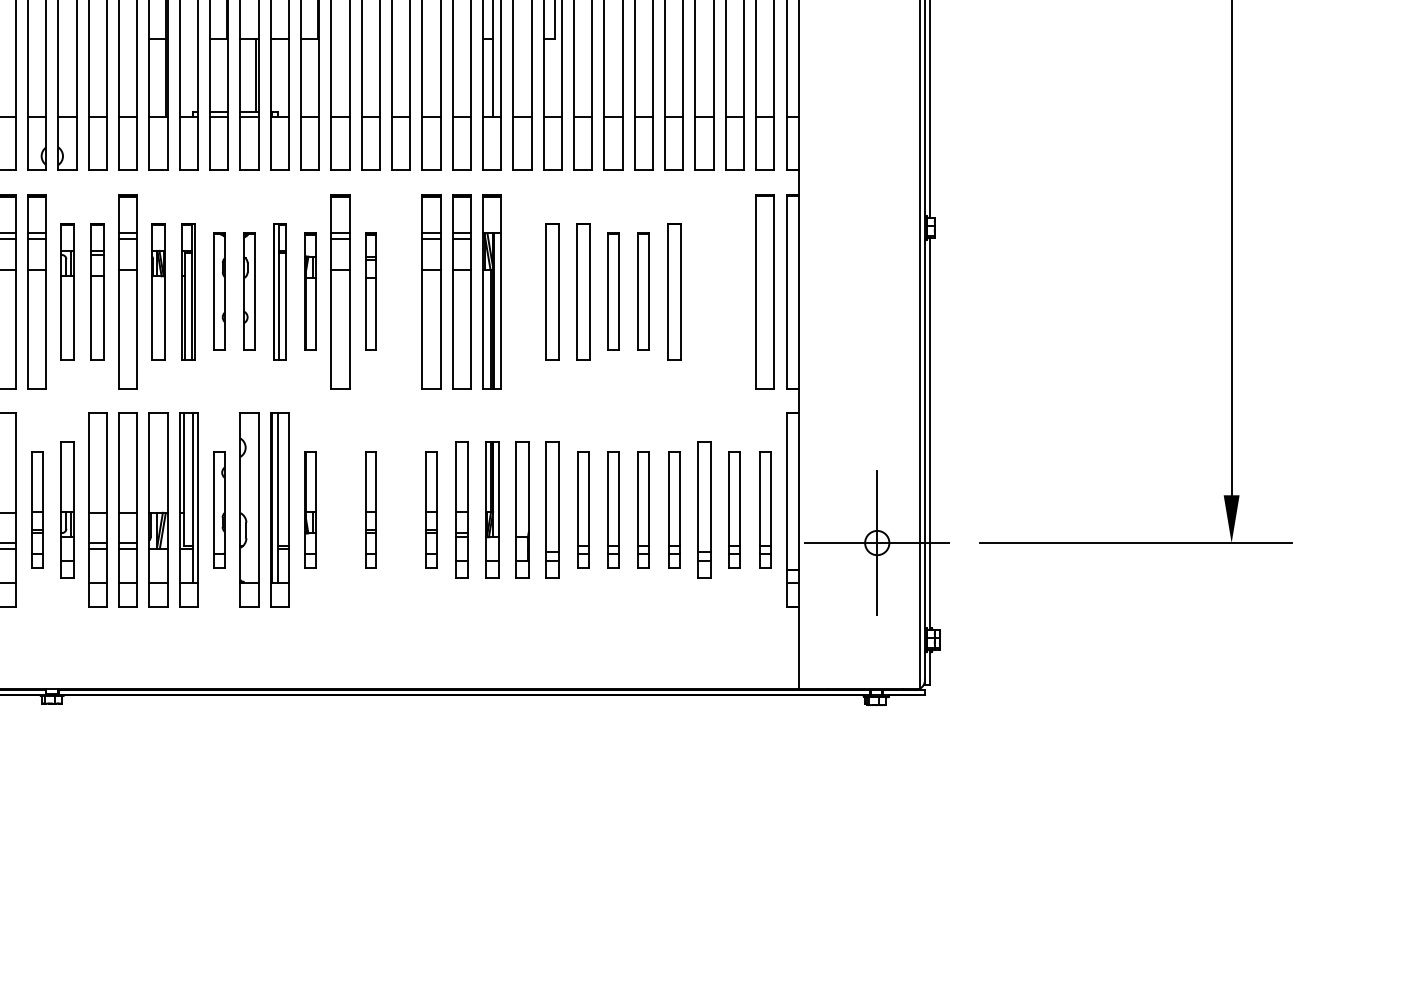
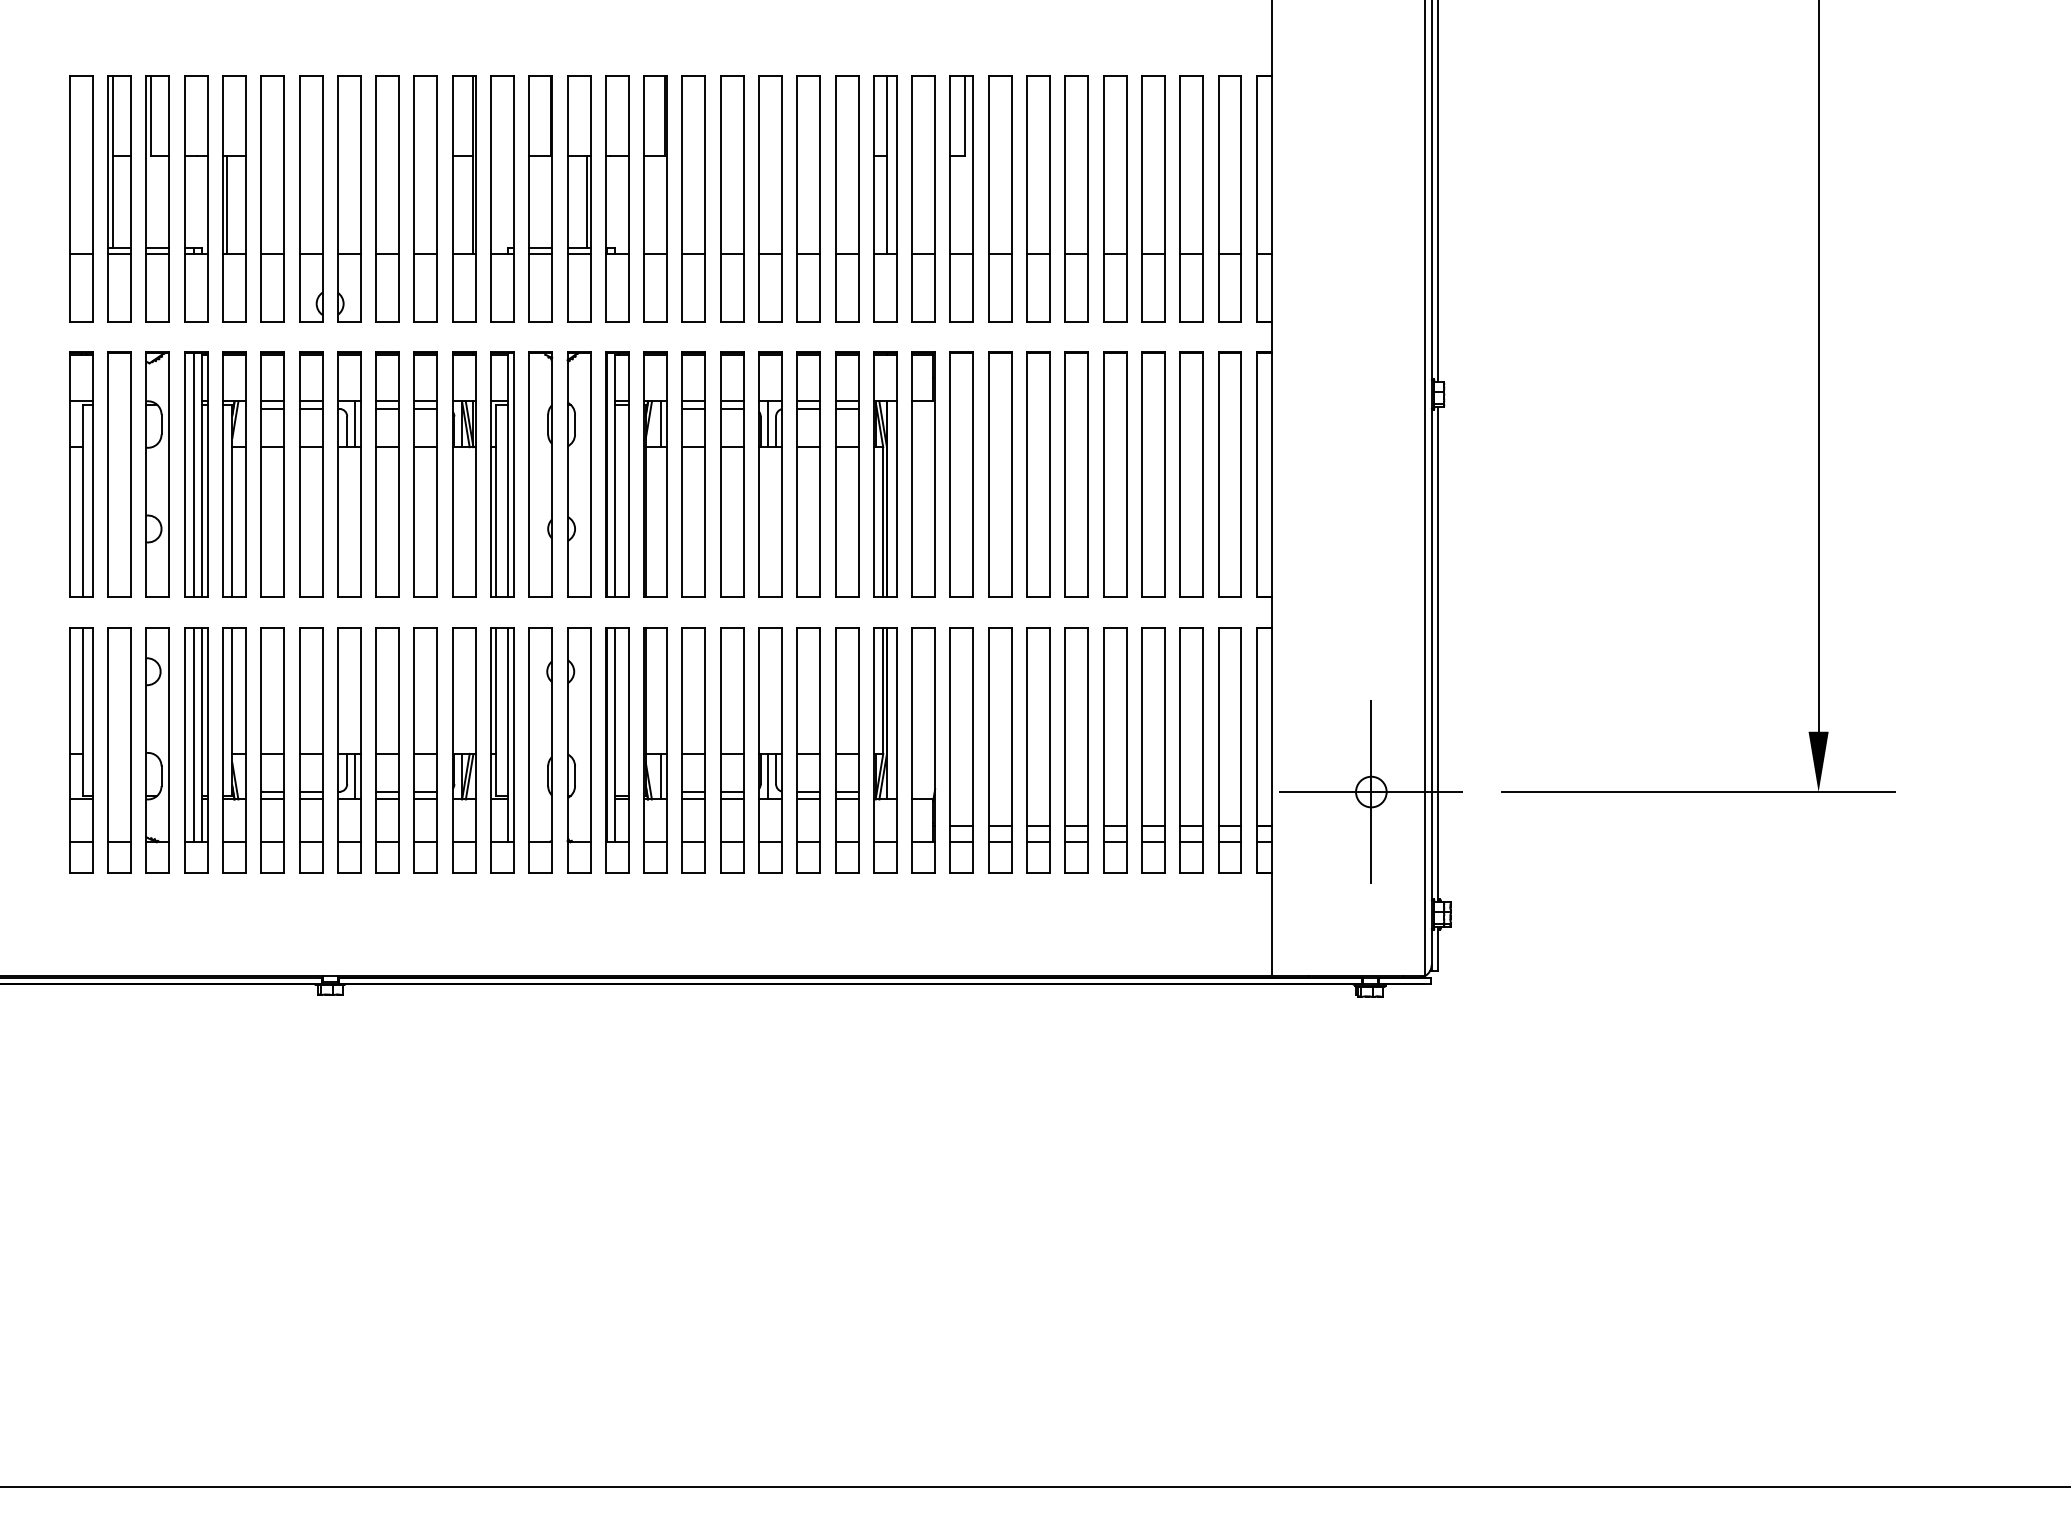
part: (67, 291) -> (349, 474), size x1.43
part: (97, 291) -> (387, 474), size x1.43
part: (158, 291) -> (464, 474), size x1.43
part: (188, 291) -> (502, 474), size x1.43
part: (218, 291) -> (540, 474), size x1.67
part: (249, 291) -> (578, 474), size x1.67
part: (279, 291) -> (617, 474), size x1.43
part: (310, 291) -> (655, 474), size x1.67
part: (371, 291) -> (732, 474), size x1.67
part: (401, 291) -> (770, 474), added
part: (522, 291) -> (923, 474), added
part: (552, 291) -> (961, 474), size x1.43
part: (583, 291) -> (1000, 474), size x1.43
part: (613, 291) -> (1038, 474), size x1.67
part: (643, 291) -> (1076, 474), size x1.67
part: (674, 291) -> (1115, 474), size x1.43
part: (704, 291) -> (1153, 474), added
part: (734, 291) -> (1191, 474), added
part: (37, 510) -> (311, 750), size x1.67
part: (67, 510) -> (349, 750), size x1.43
part: (218, 510) -> (540, 750), size x1.67
part: (310, 510) -> (655, 750), size x1.67
part: (340, 510) -> (693, 750), added
part: (371, 510) -> (732, 750), size x1.67
part: (401, 510) -> (770, 750), added
part: (431, 510) -> (808, 750), size x1.67
part: (462, 510) -> (847, 750), size x1.43
part: (492, 510) -> (885, 750), size x1.43
part: (522, 510) -> (923, 750), size x1.43
part: (552, 510) -> (961, 750), size x1.43
part: (583, 510) -> (1000, 750), size x1.67
part: (613, 510) -> (1038, 750), size x1.67
part: (643, 510) -> (1076, 750), size x1.67
part: (674, 510) -> (1115, 750), size x1.67
part: (704, 510) -> (1153, 750), size x1.43
part: (734, 510) -> (1191, 750), size x1.67
part: (764, 510) -> (1229, 750), size x1.67

